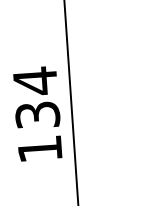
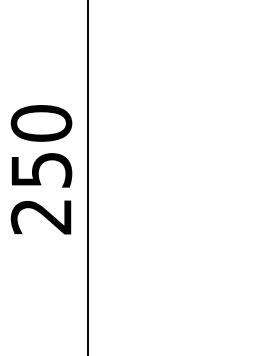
text: (37, 114) -> (41, 169), 134 -> 250

